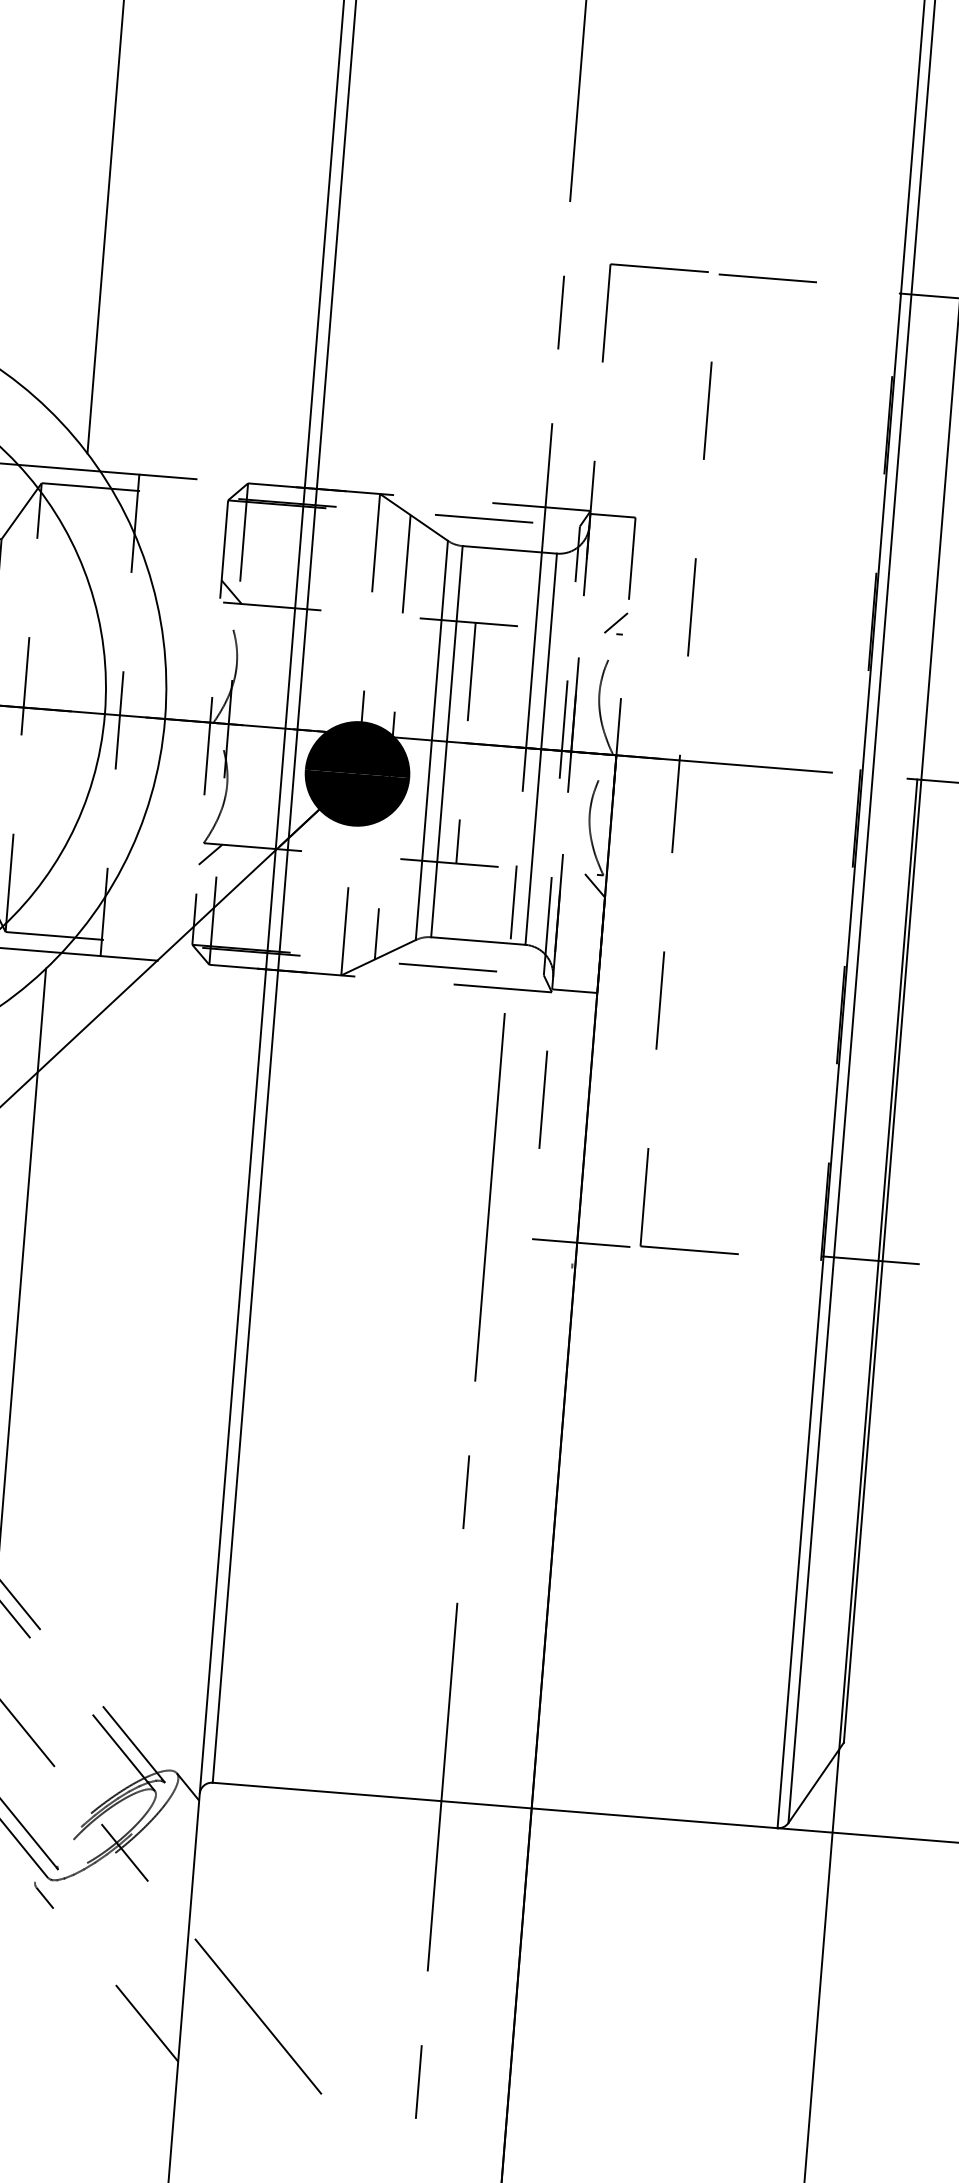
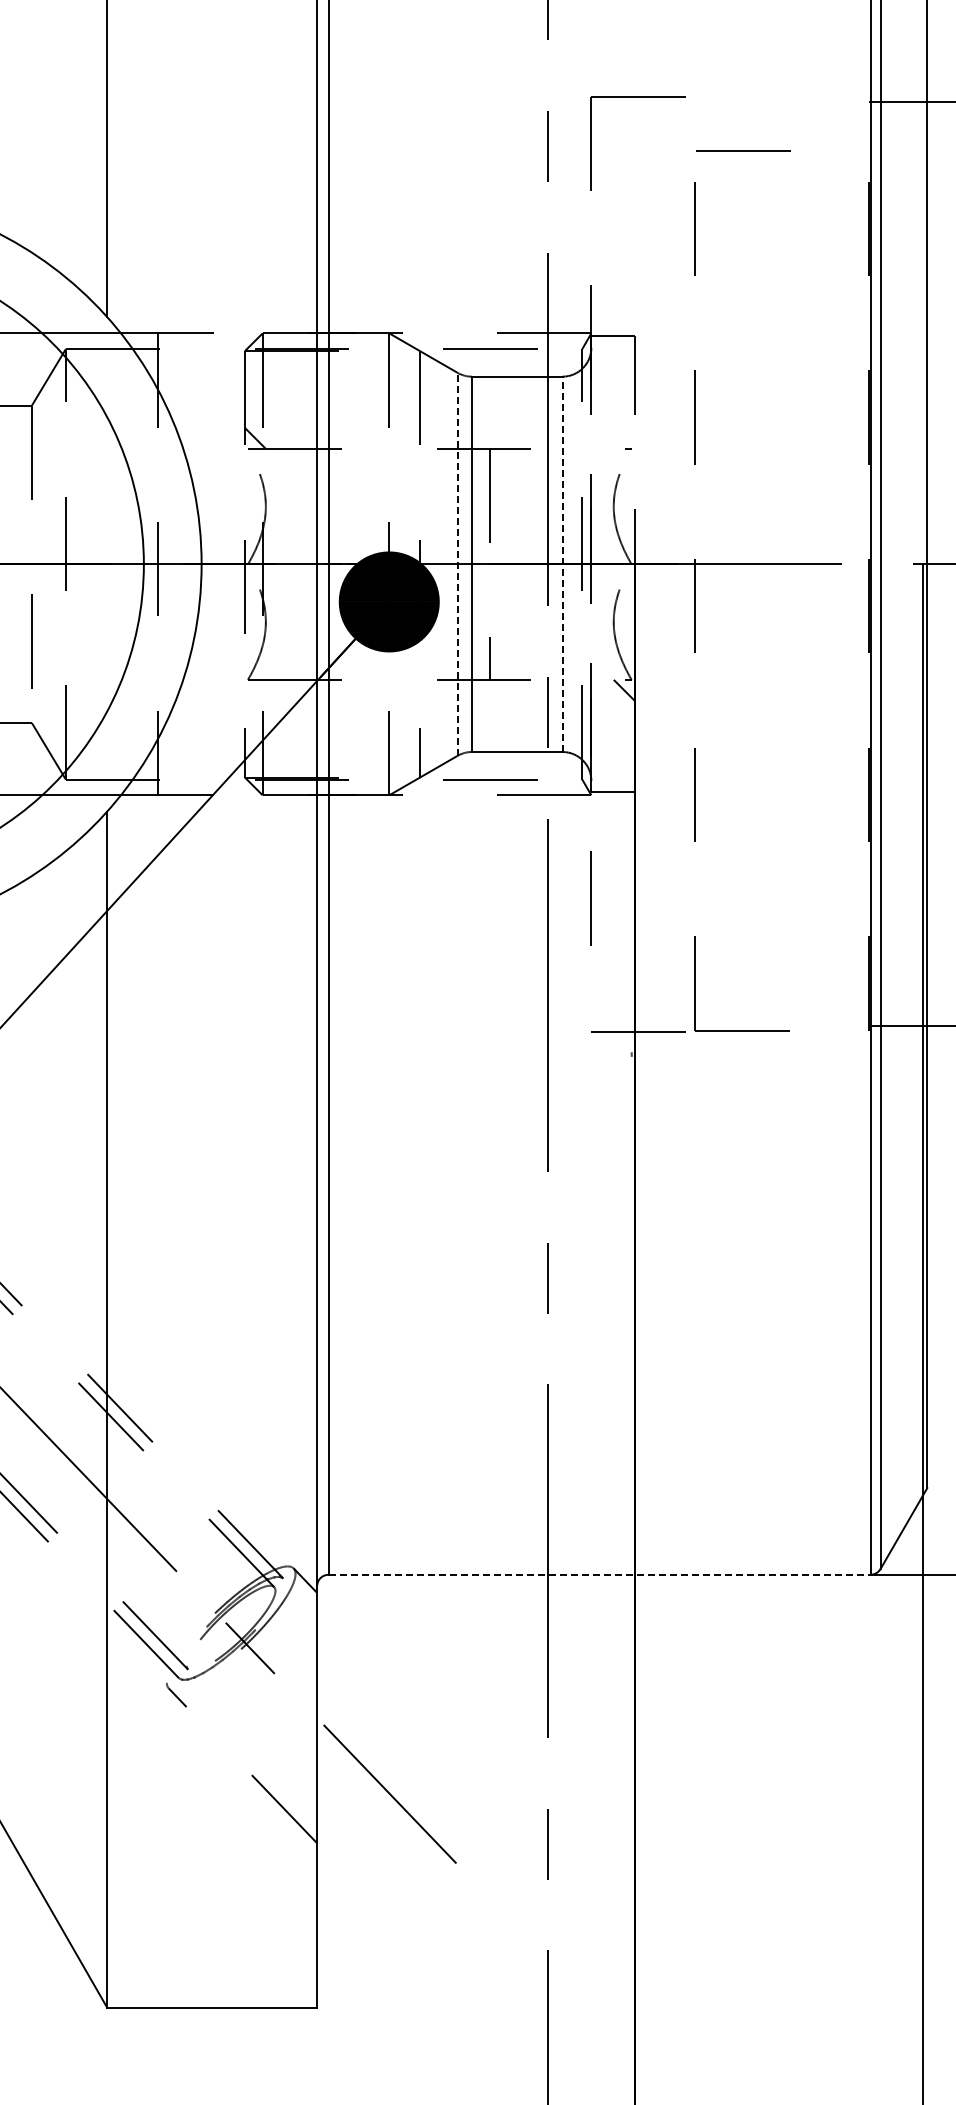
line: (767, 277) -> (743, 150), moved
line: (615, 622) -> (623, 437), removed
line: (431, 740) -> (457, 564), solid -> dashed
line: (541, 749) -> (562, 564), solid -> dashed
line: (209, 853) -> (254, 689), removed
line: (495, 1805) -> (599, 1574), solid -> dashed

